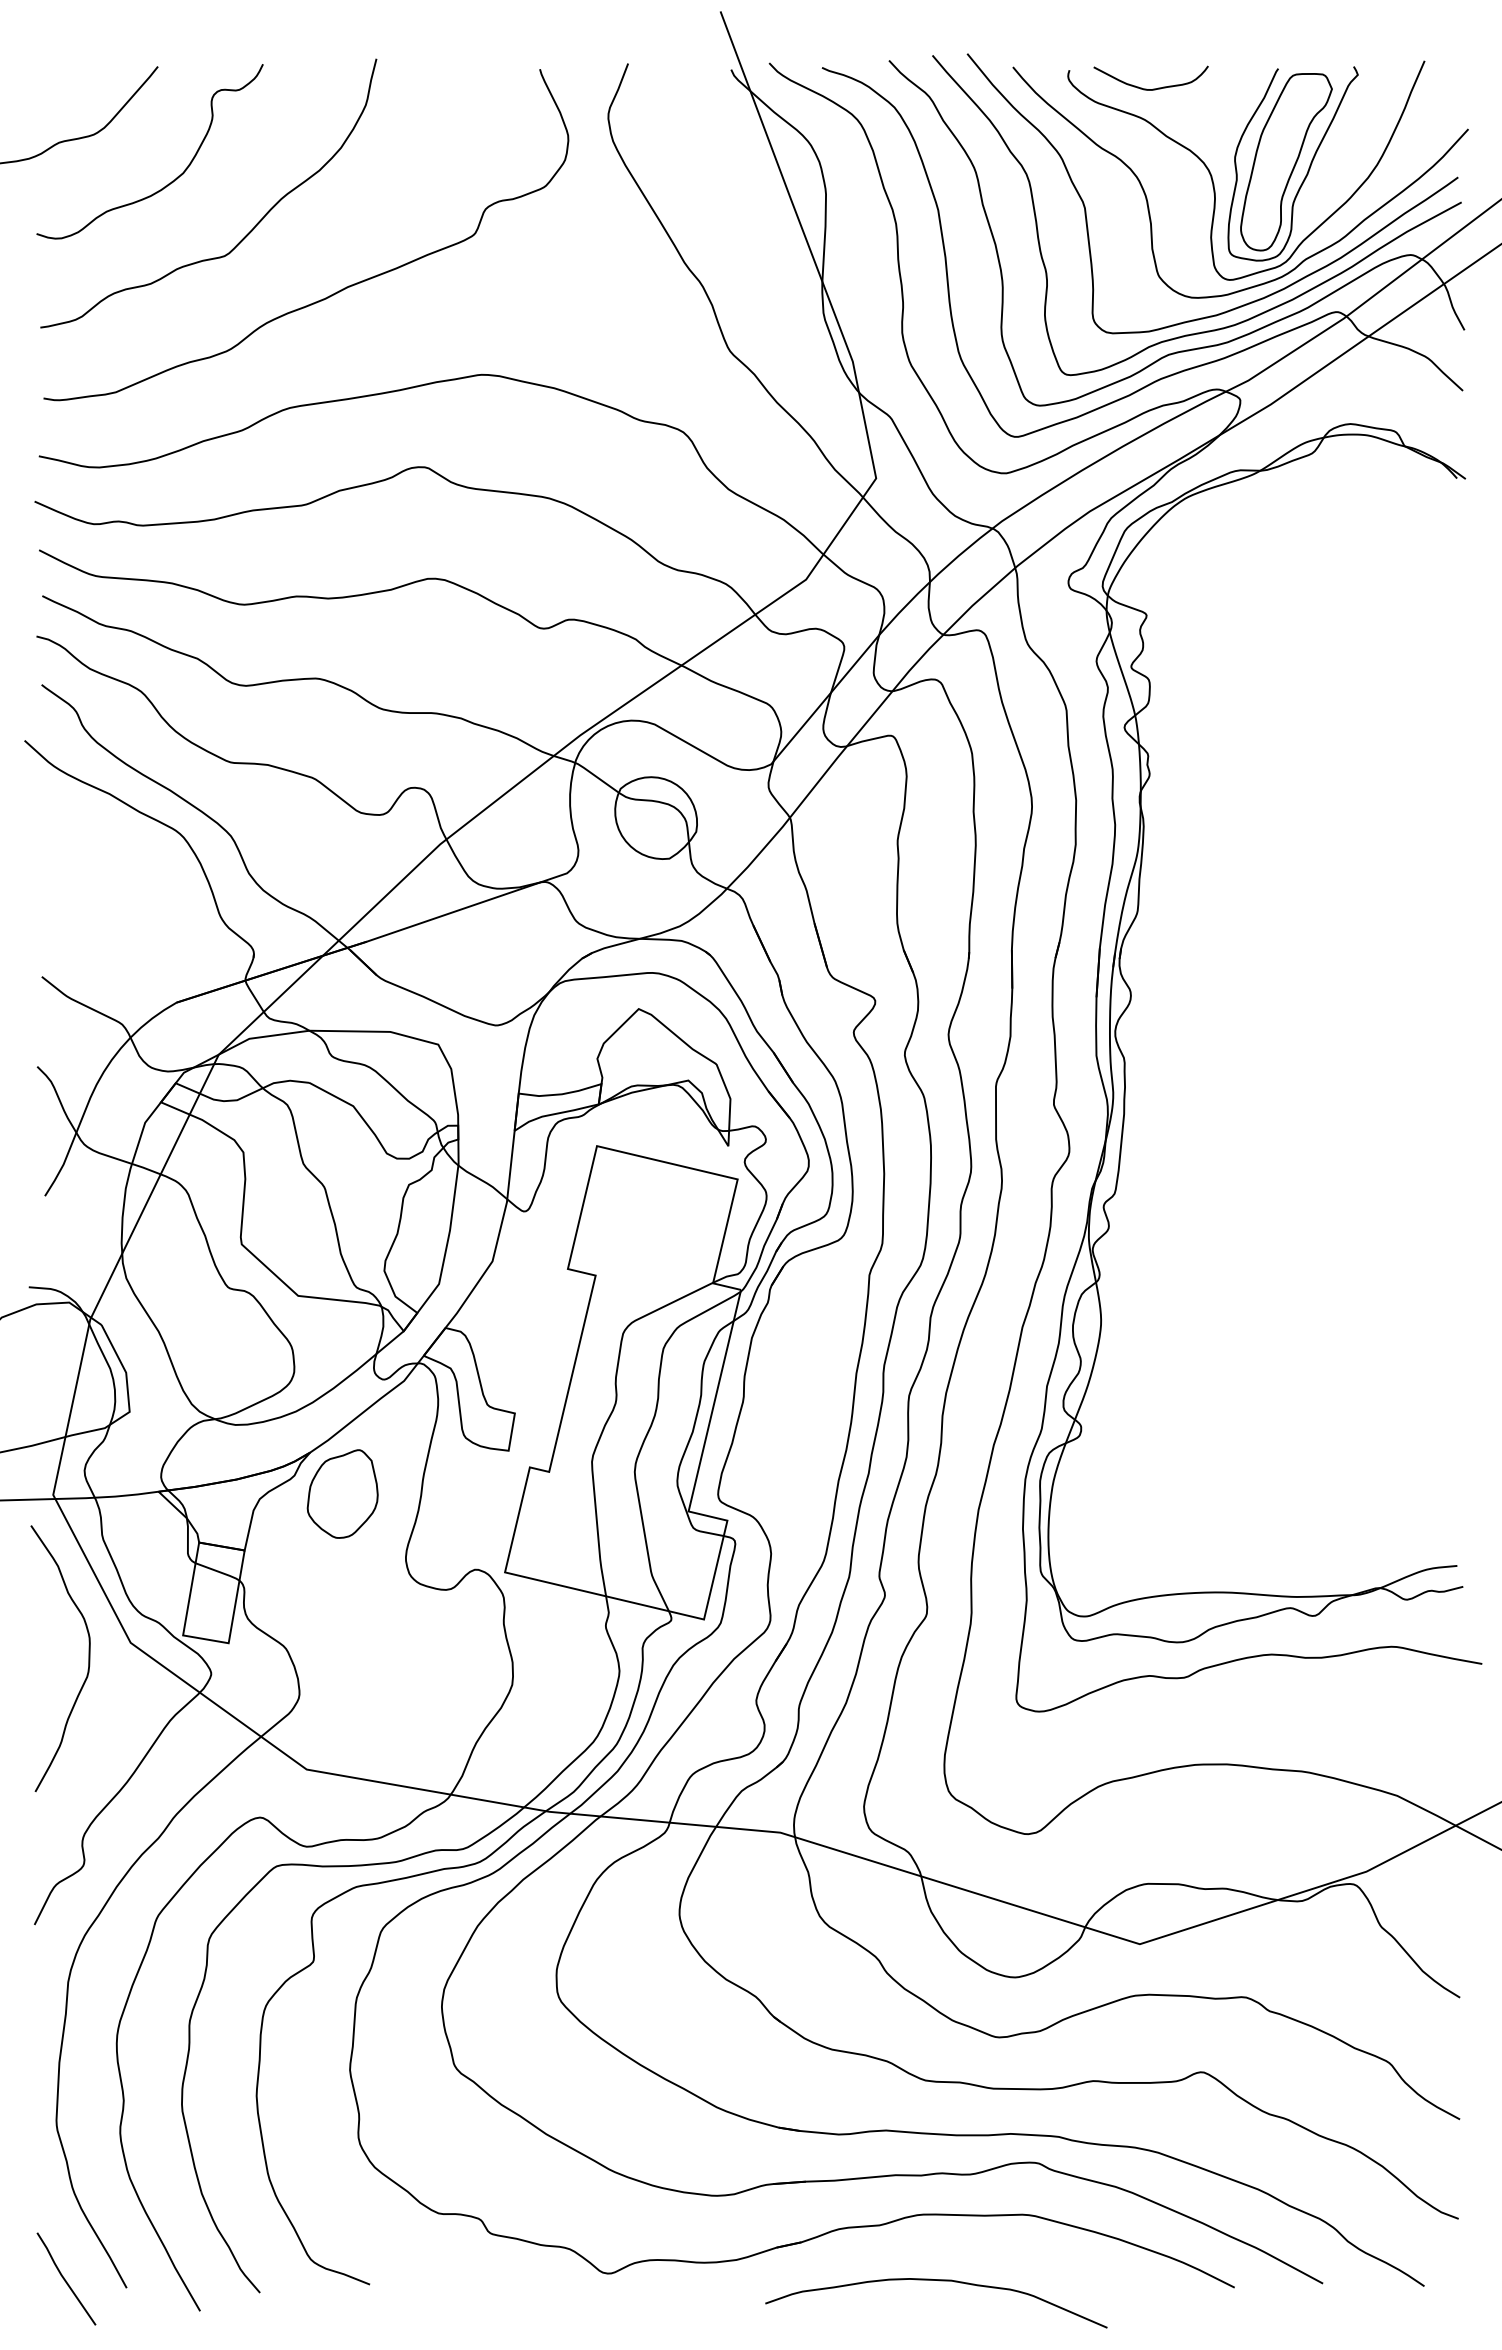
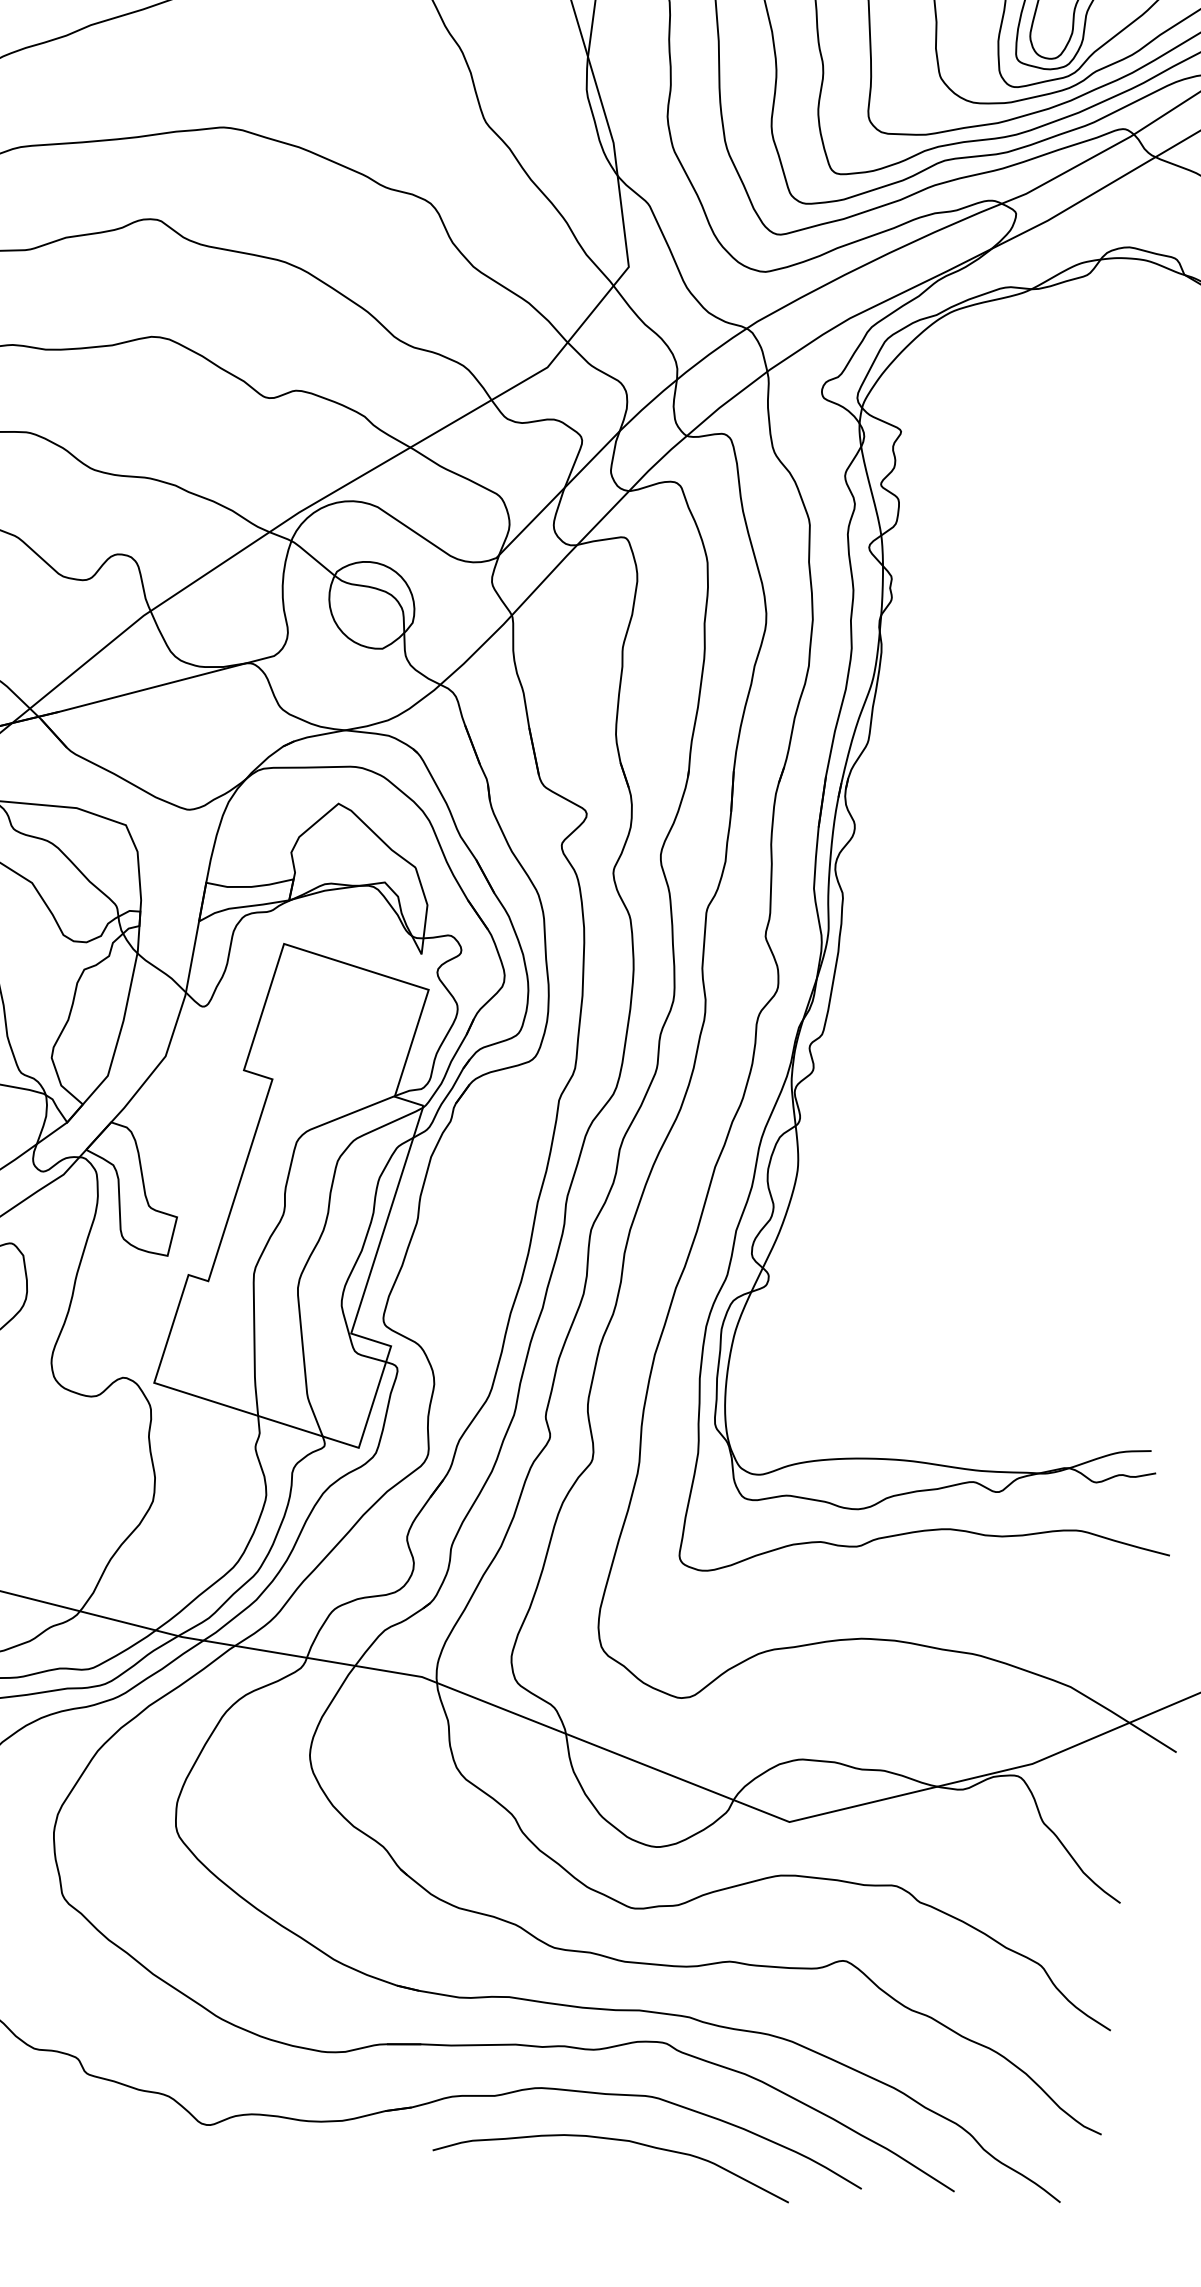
curve: (939, 2281) -> (616, 2140), moved

